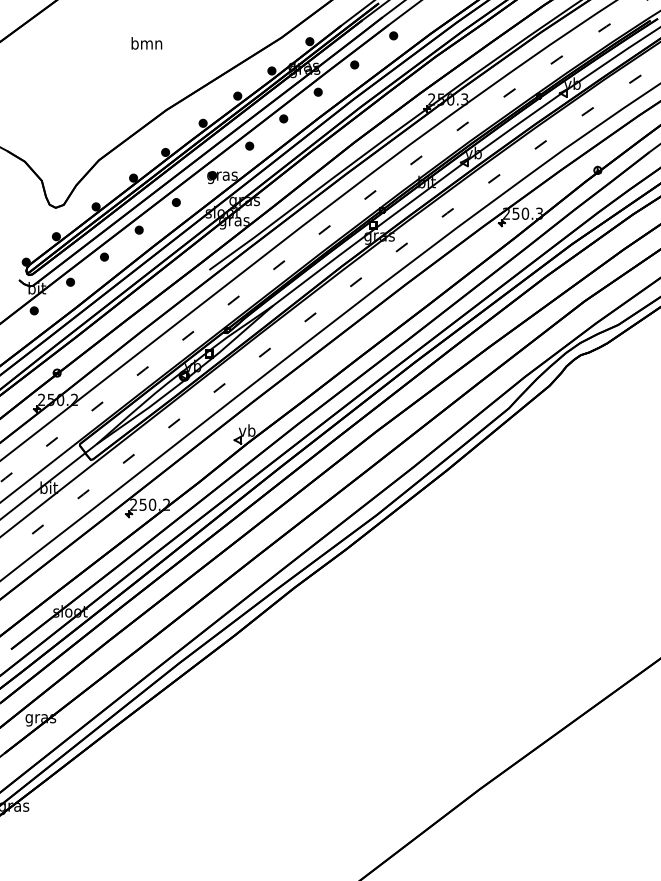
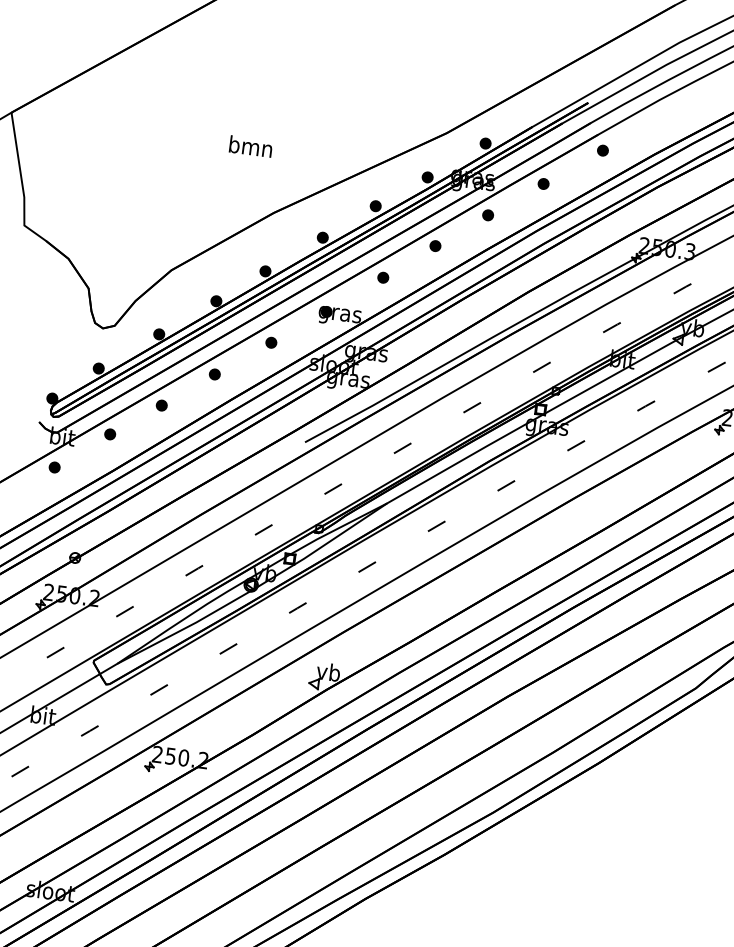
text: (146, 43) -> (250, 146), moved

